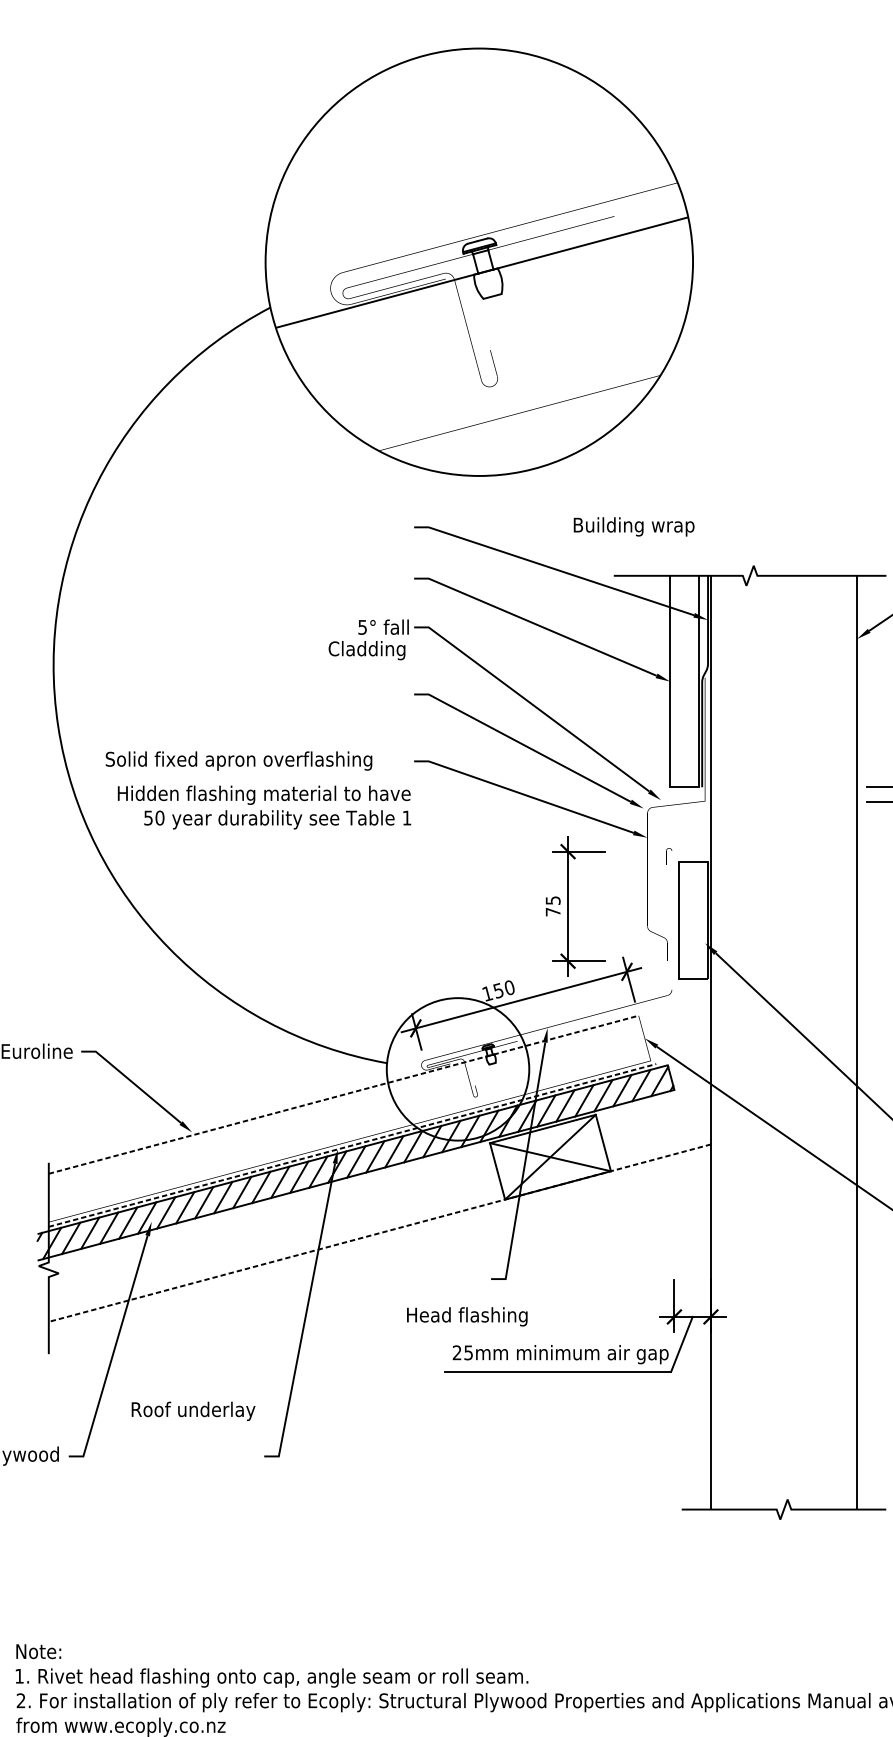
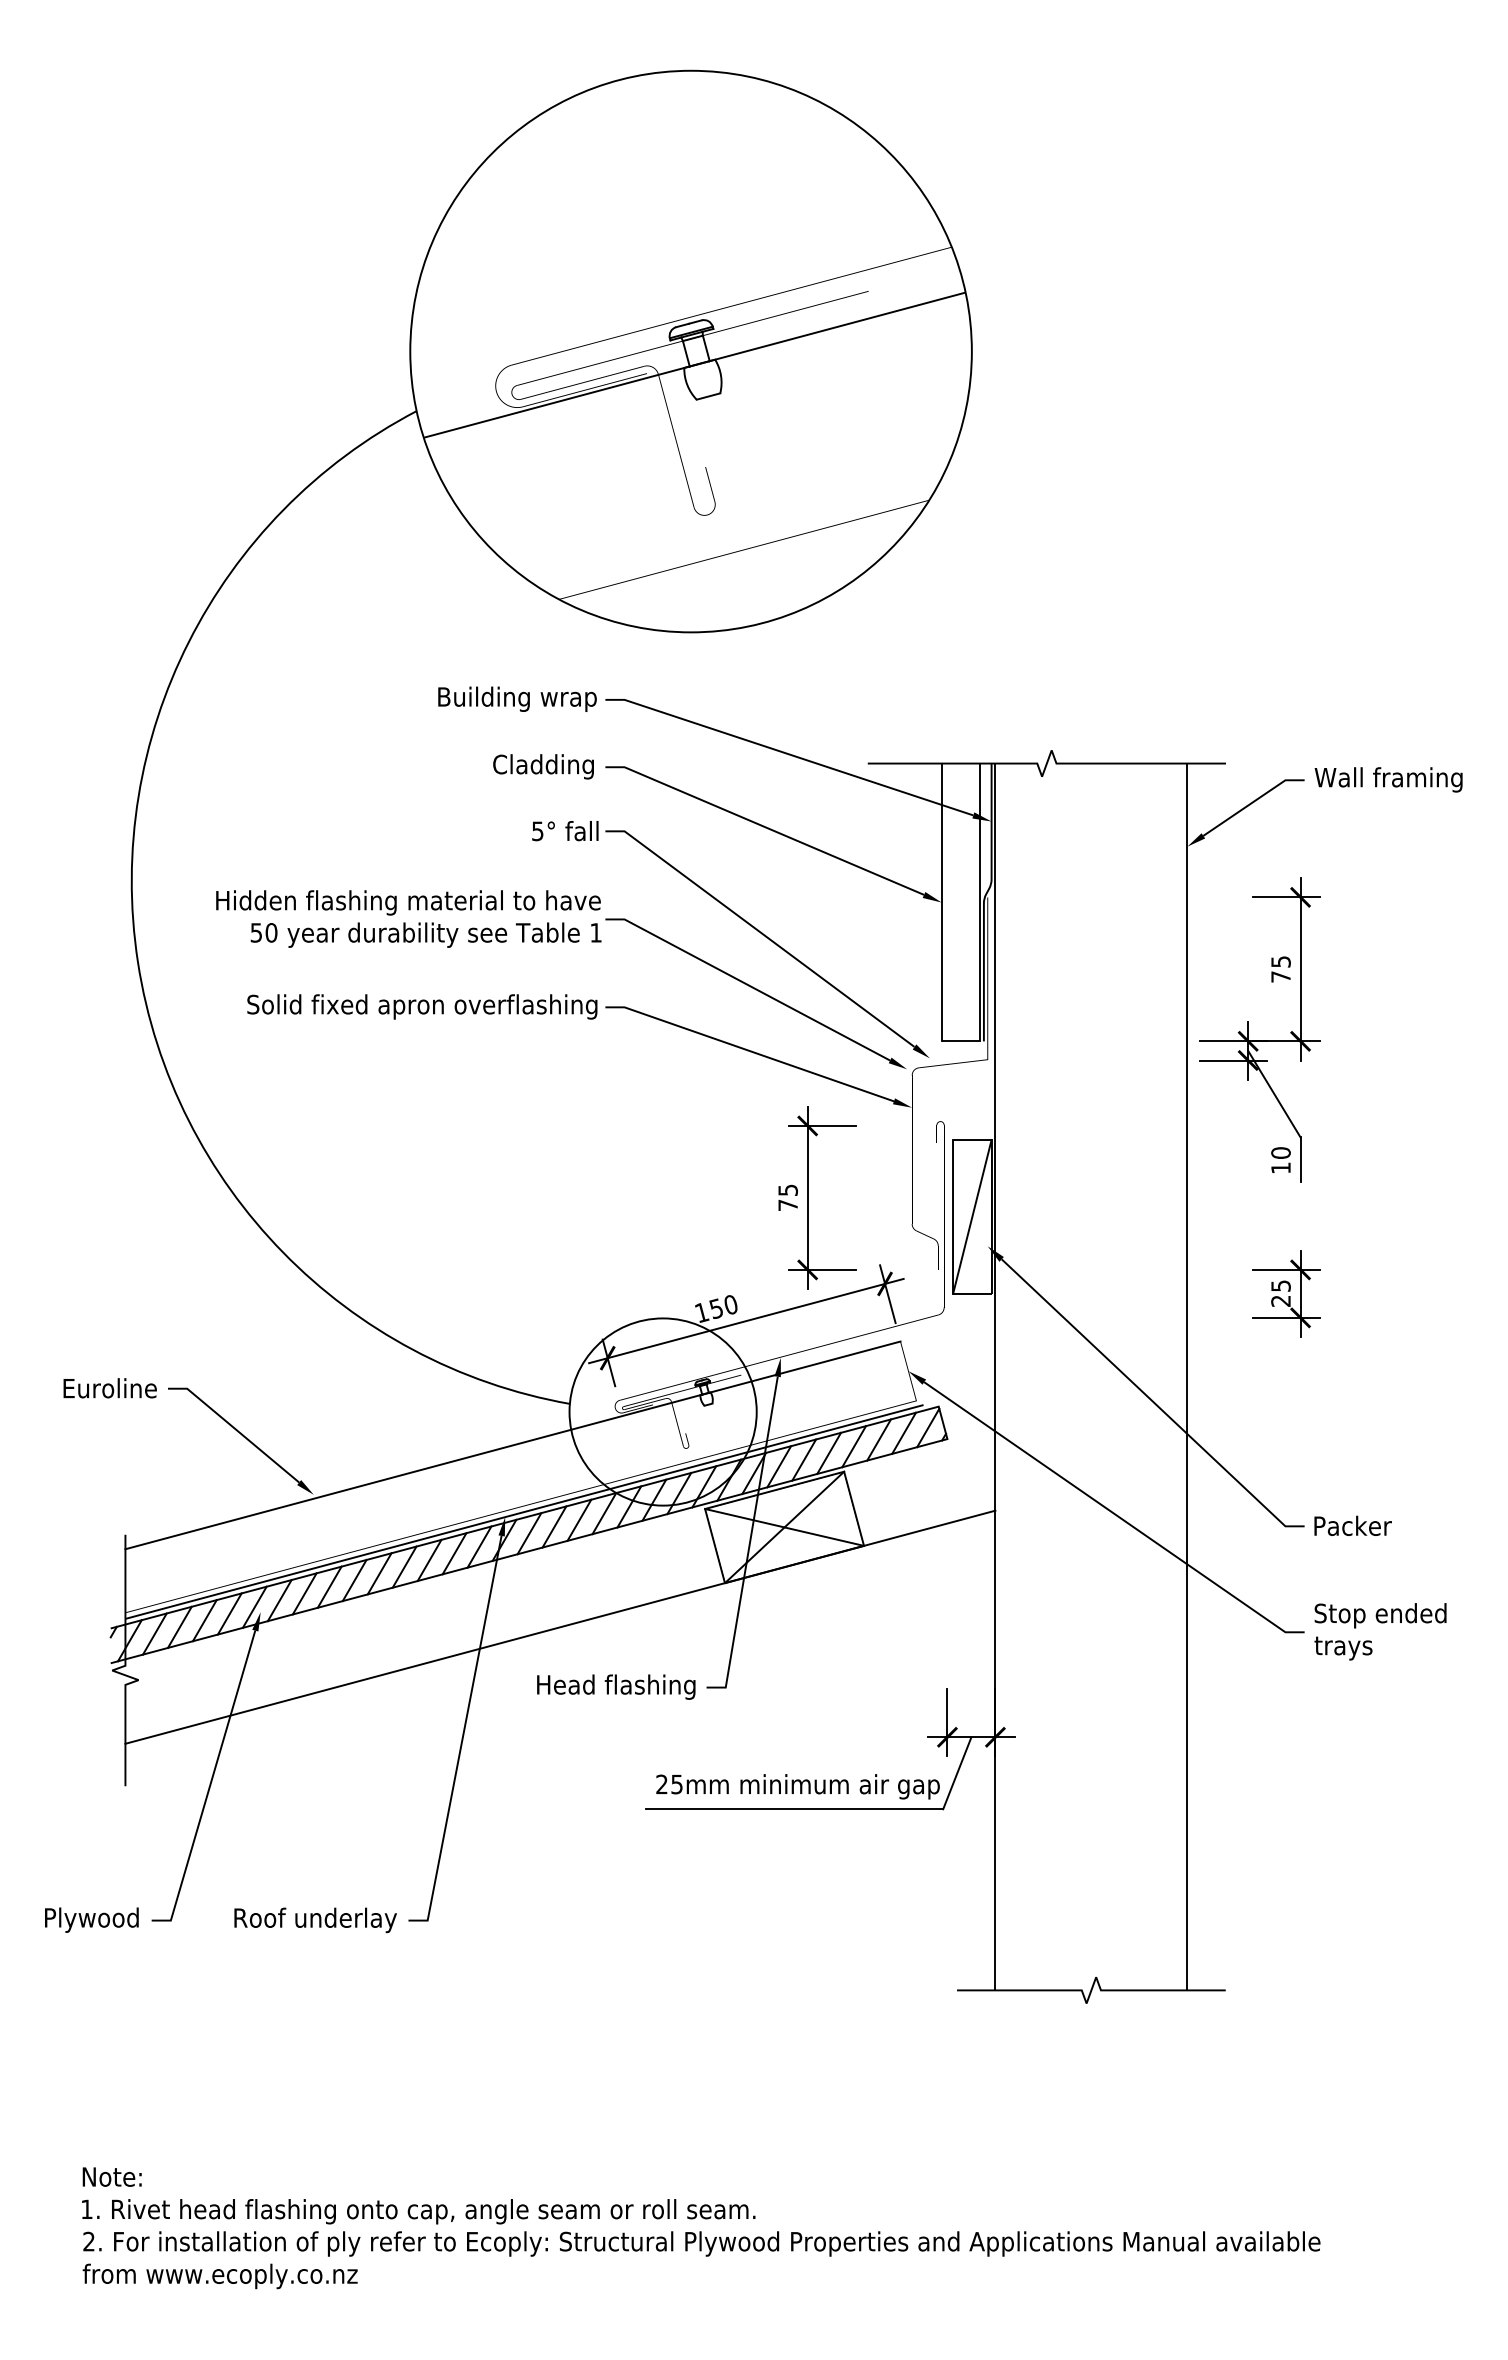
text: (634, 526) -> (517, 698), moved
text: (366, 650) -> (543, 766), moved
text: (239, 760) -> (422, 1006), moved
text: (264, 807) -> (408, 918), moved
line: (693, 920) -> (972, 1216), added
line: (344, 1094) -> (513, 1445), dashed -> solid
line: (352, 1145) -> (524, 1511), dashed -> solid
line: (379, 1233) -> (559, 1627), dashed -> solid
text: (467, 1316) -> (616, 1686), moved
text: (193, 1411) -> (315, 1920), moved

